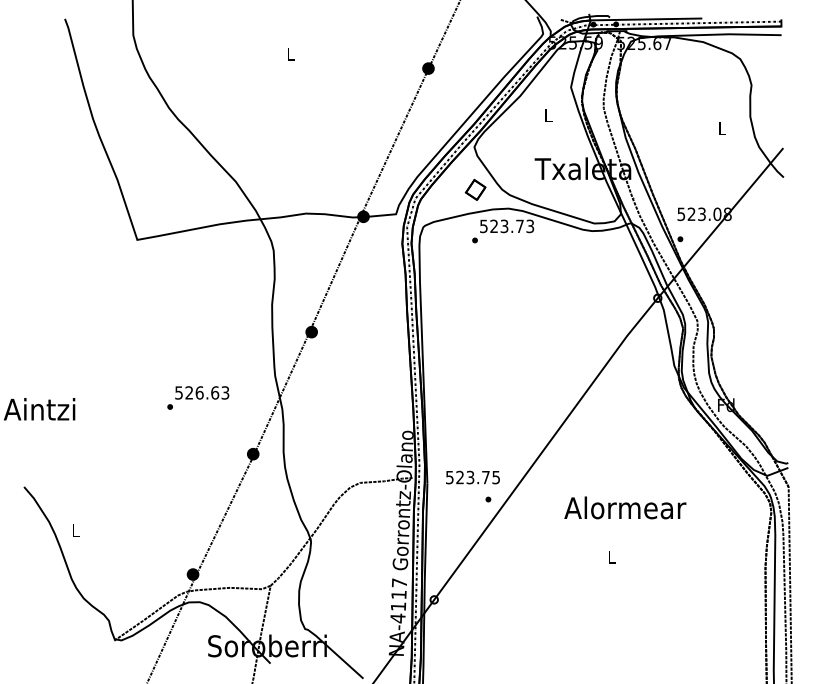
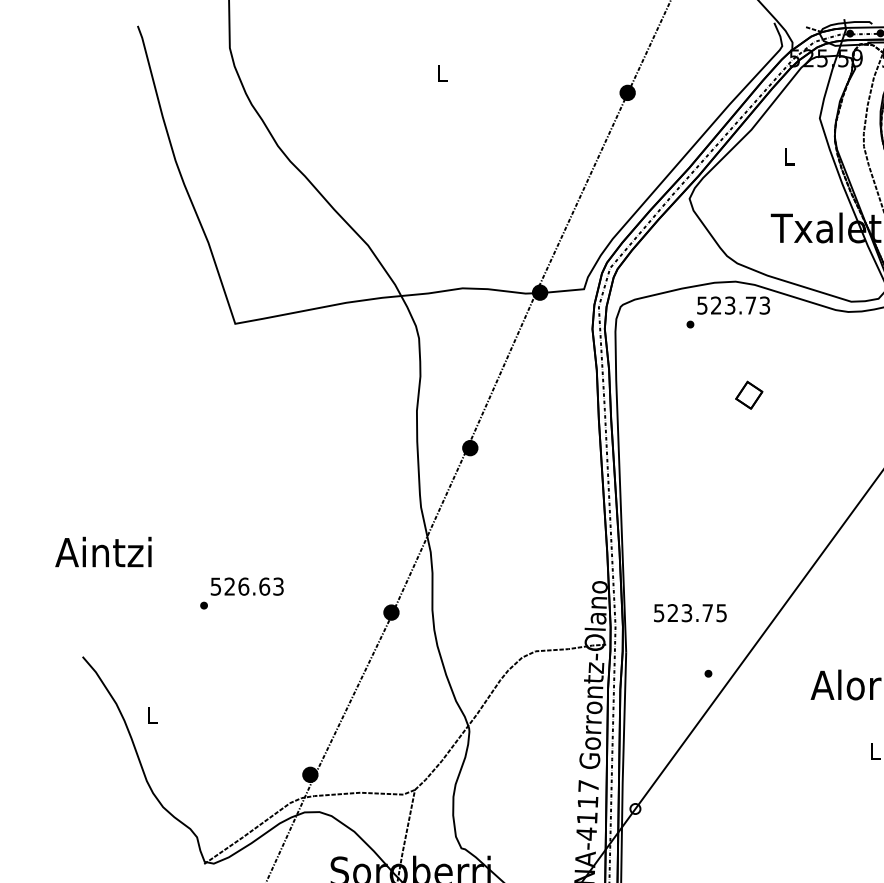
part: (475, 189) -> (749, 394), moved
text: (198, 397) -> (242, 592), moved
text: (472, 477) -> (689, 613), moved

